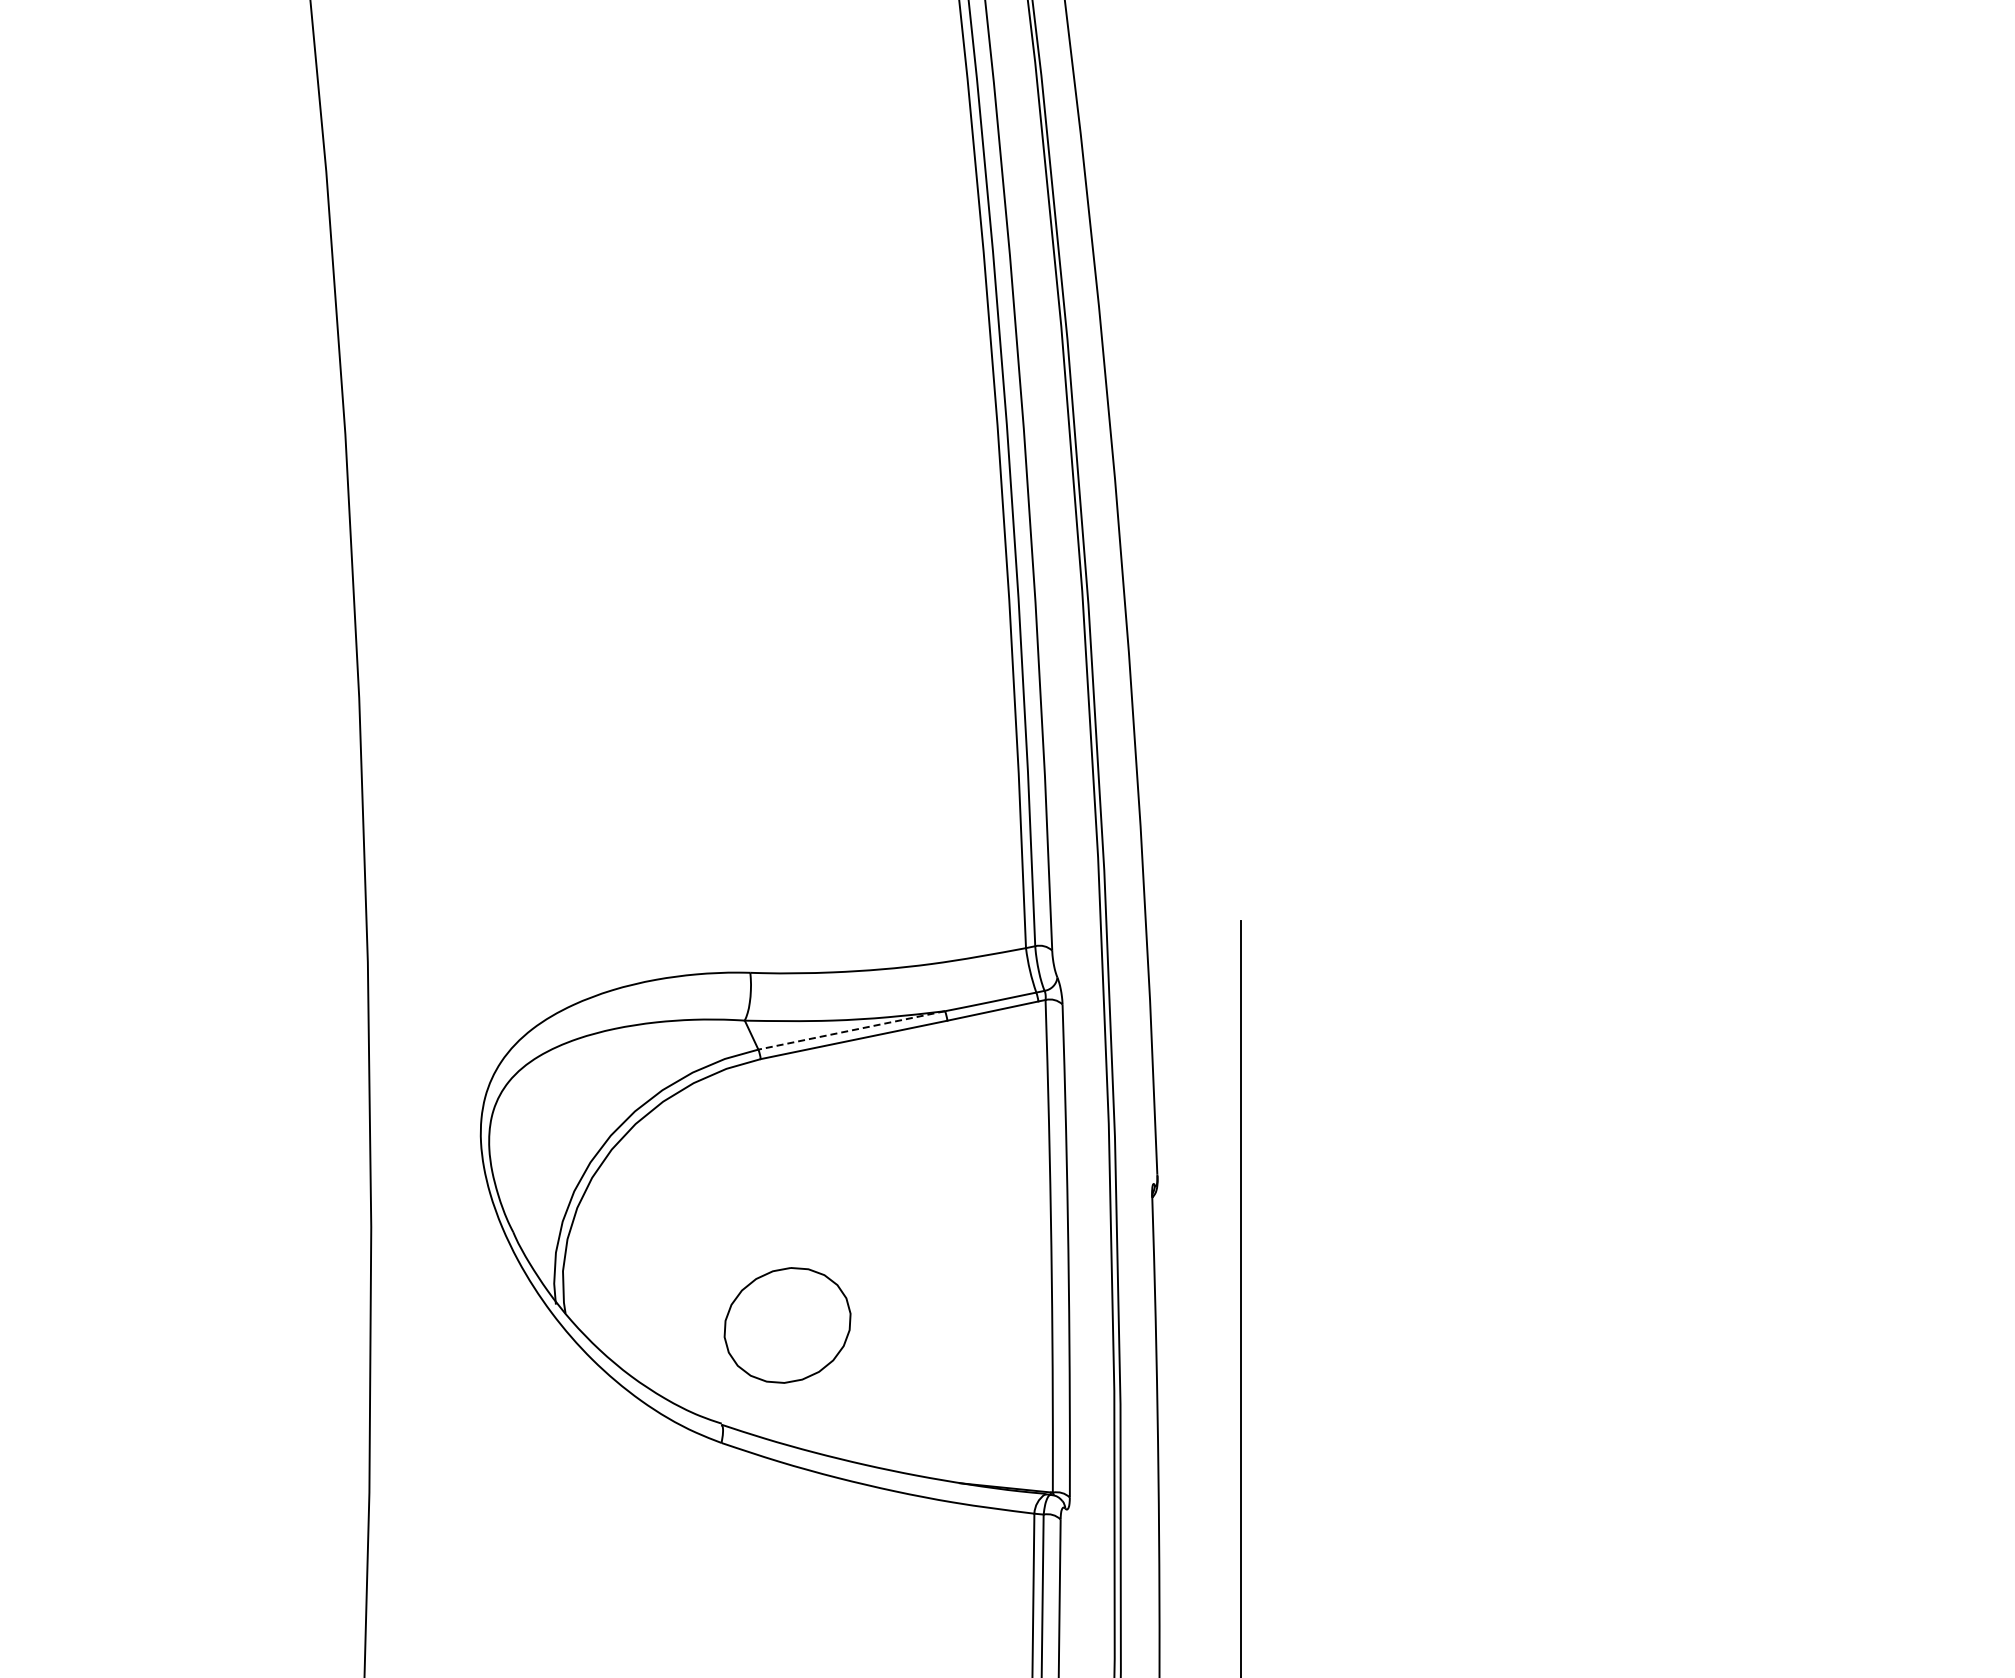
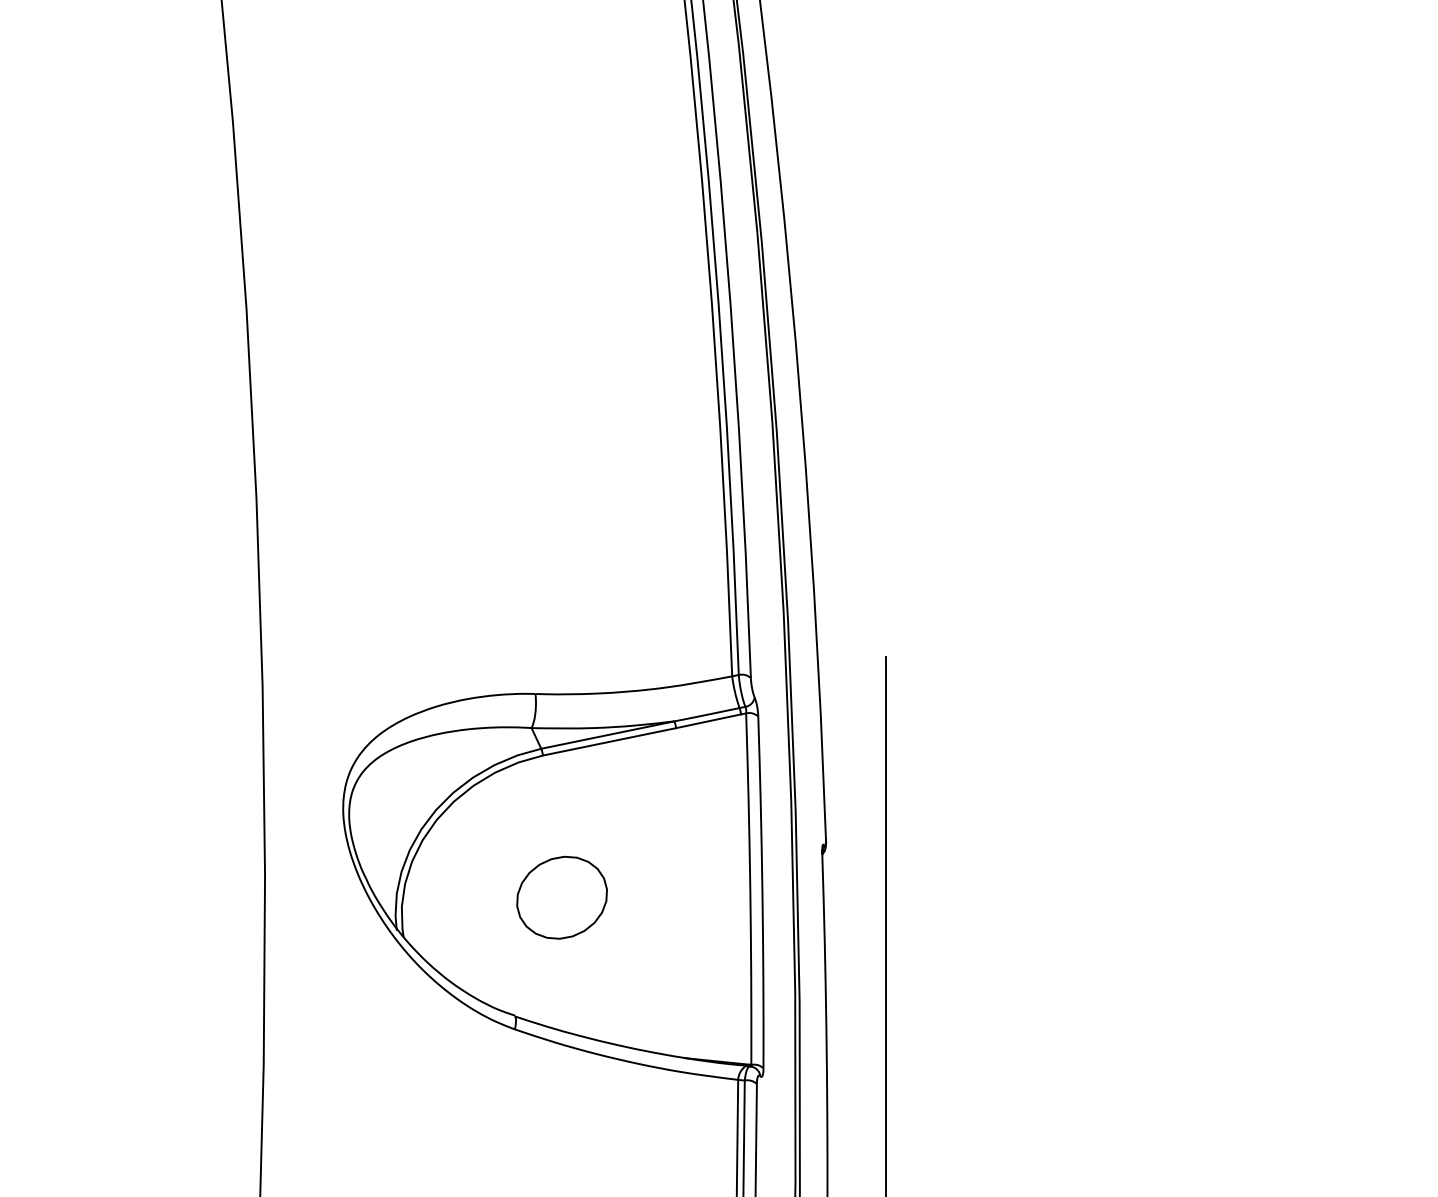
line: (851, 1030) -> (607, 735), dashed -> solid
part: (787, 1325) -> (562, 897), moved

